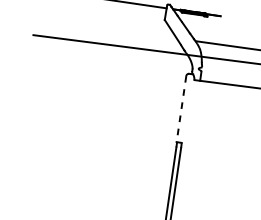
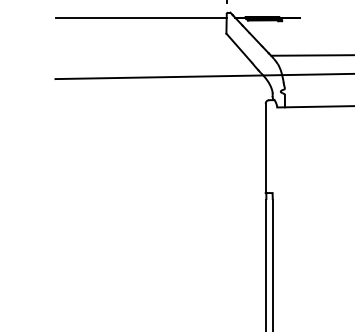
line: (181, 109) -> (265, 148), dashed -> solid

